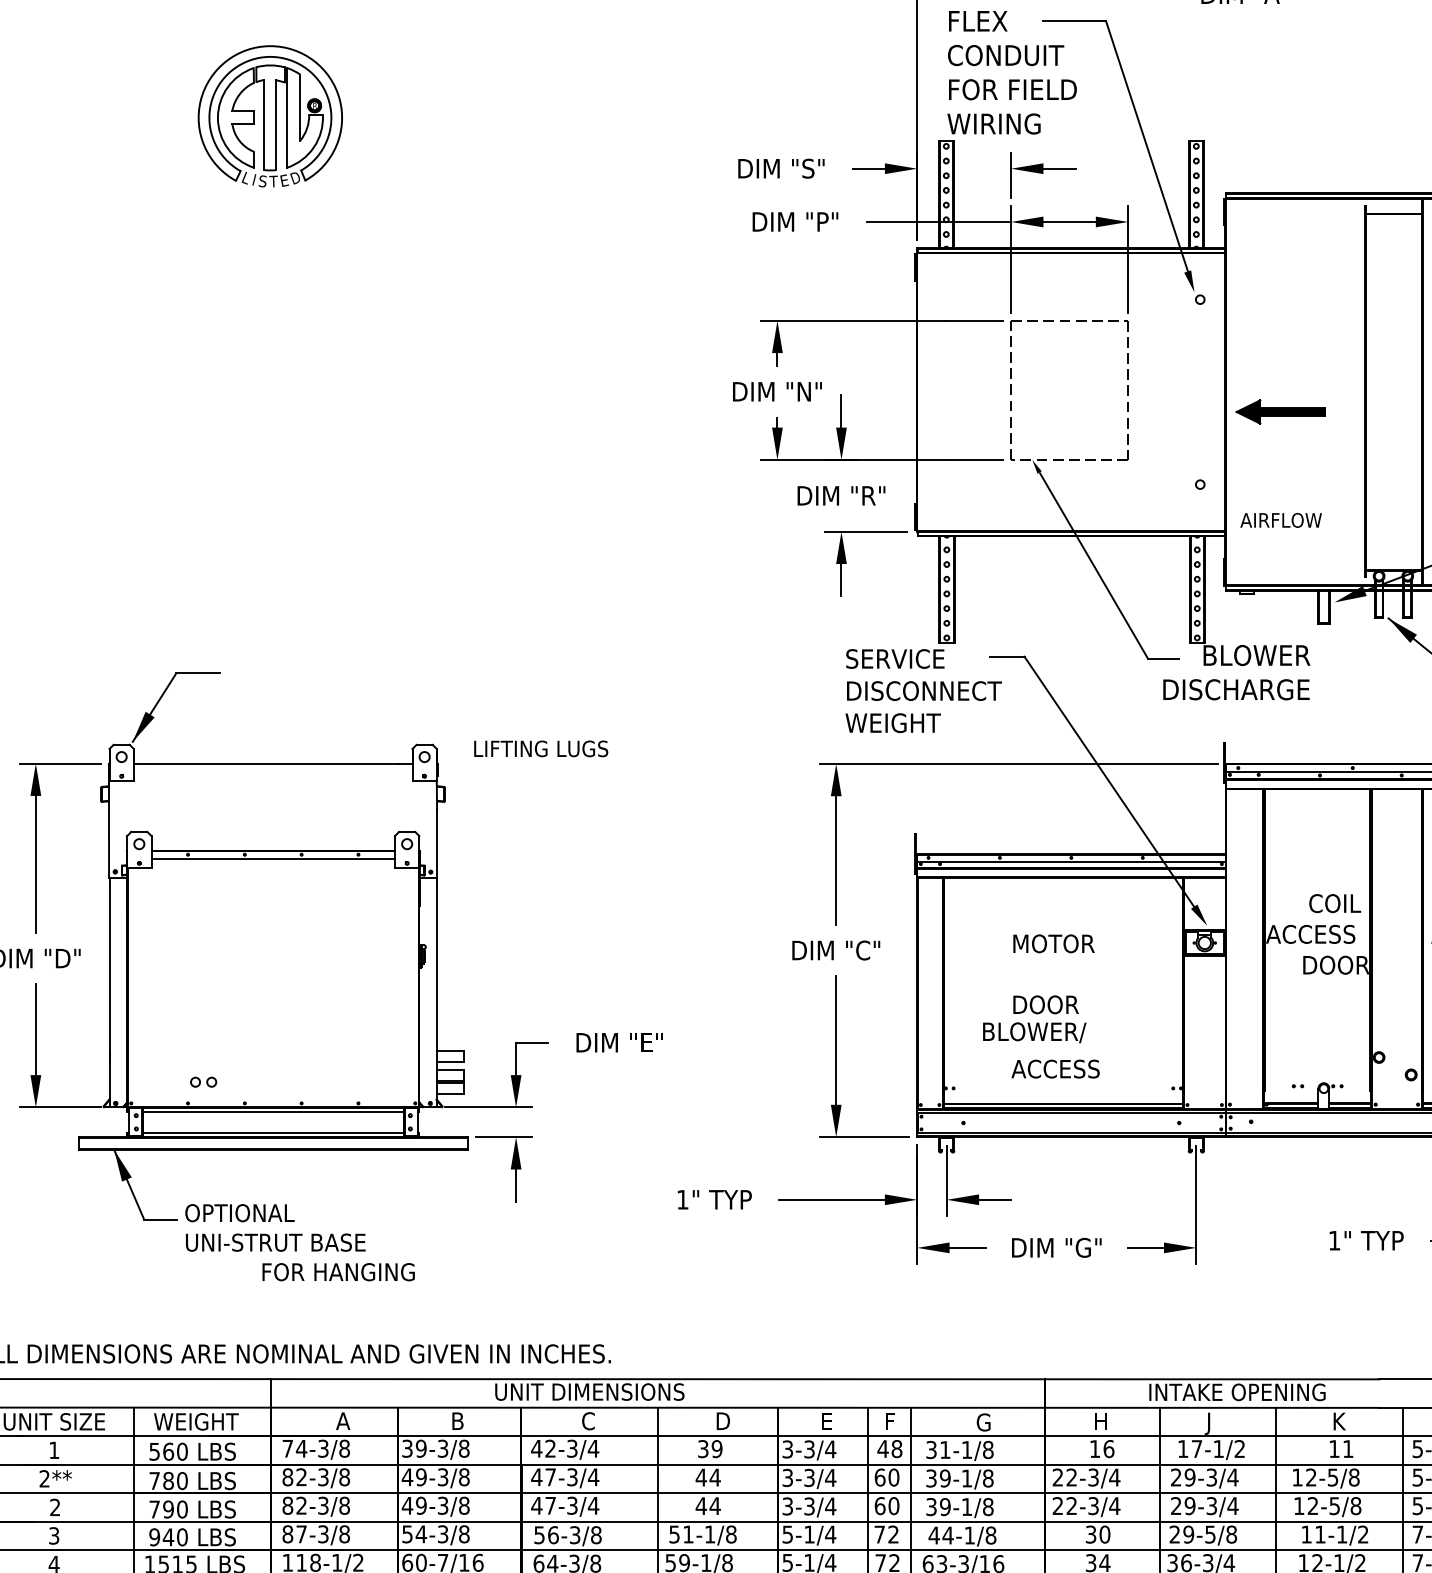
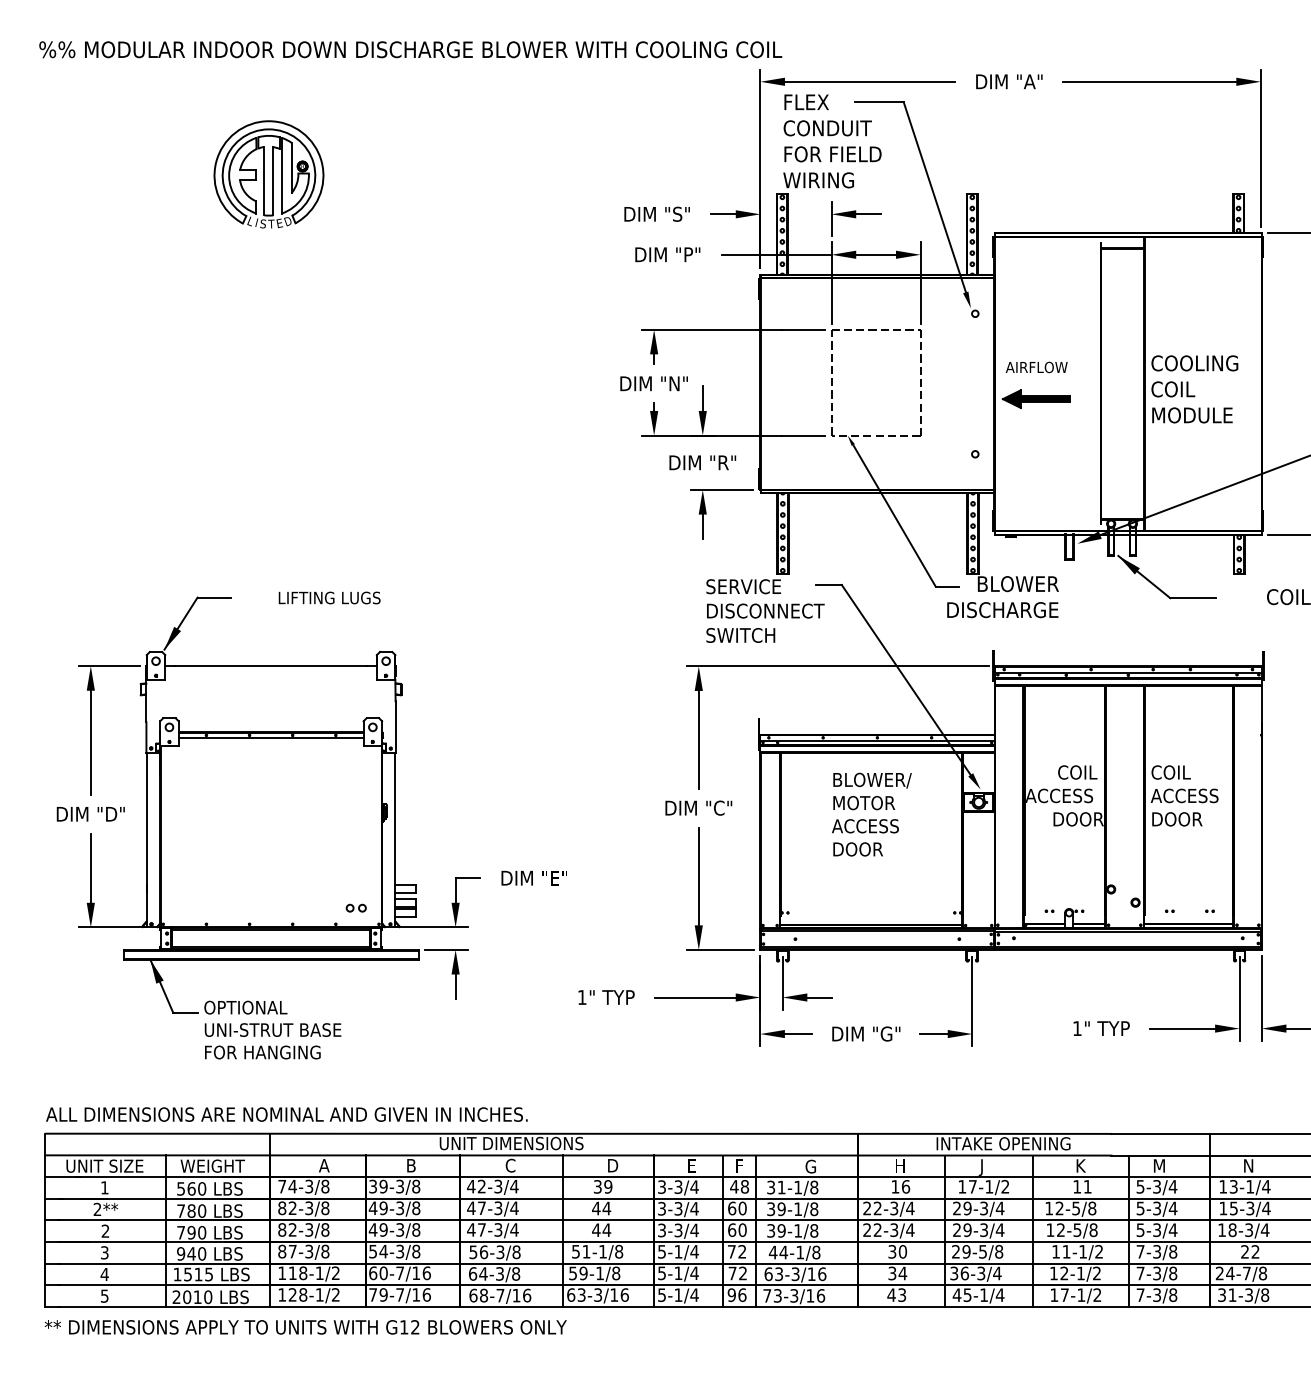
text: (1280, 520) -> (1036, 367), moved
text: (892, 723) -> (741, 635), WEIGHT -> SWITCH
text: (540, 748) -> (329, 597), moved
text: (1034, 1032) -> (872, 780), moved
text: (1055, 1069) -> (865, 826), moved
part: (202, 1081) -> (355, 907), moved
text: (338, 1272) -> (262, 1052), moved

